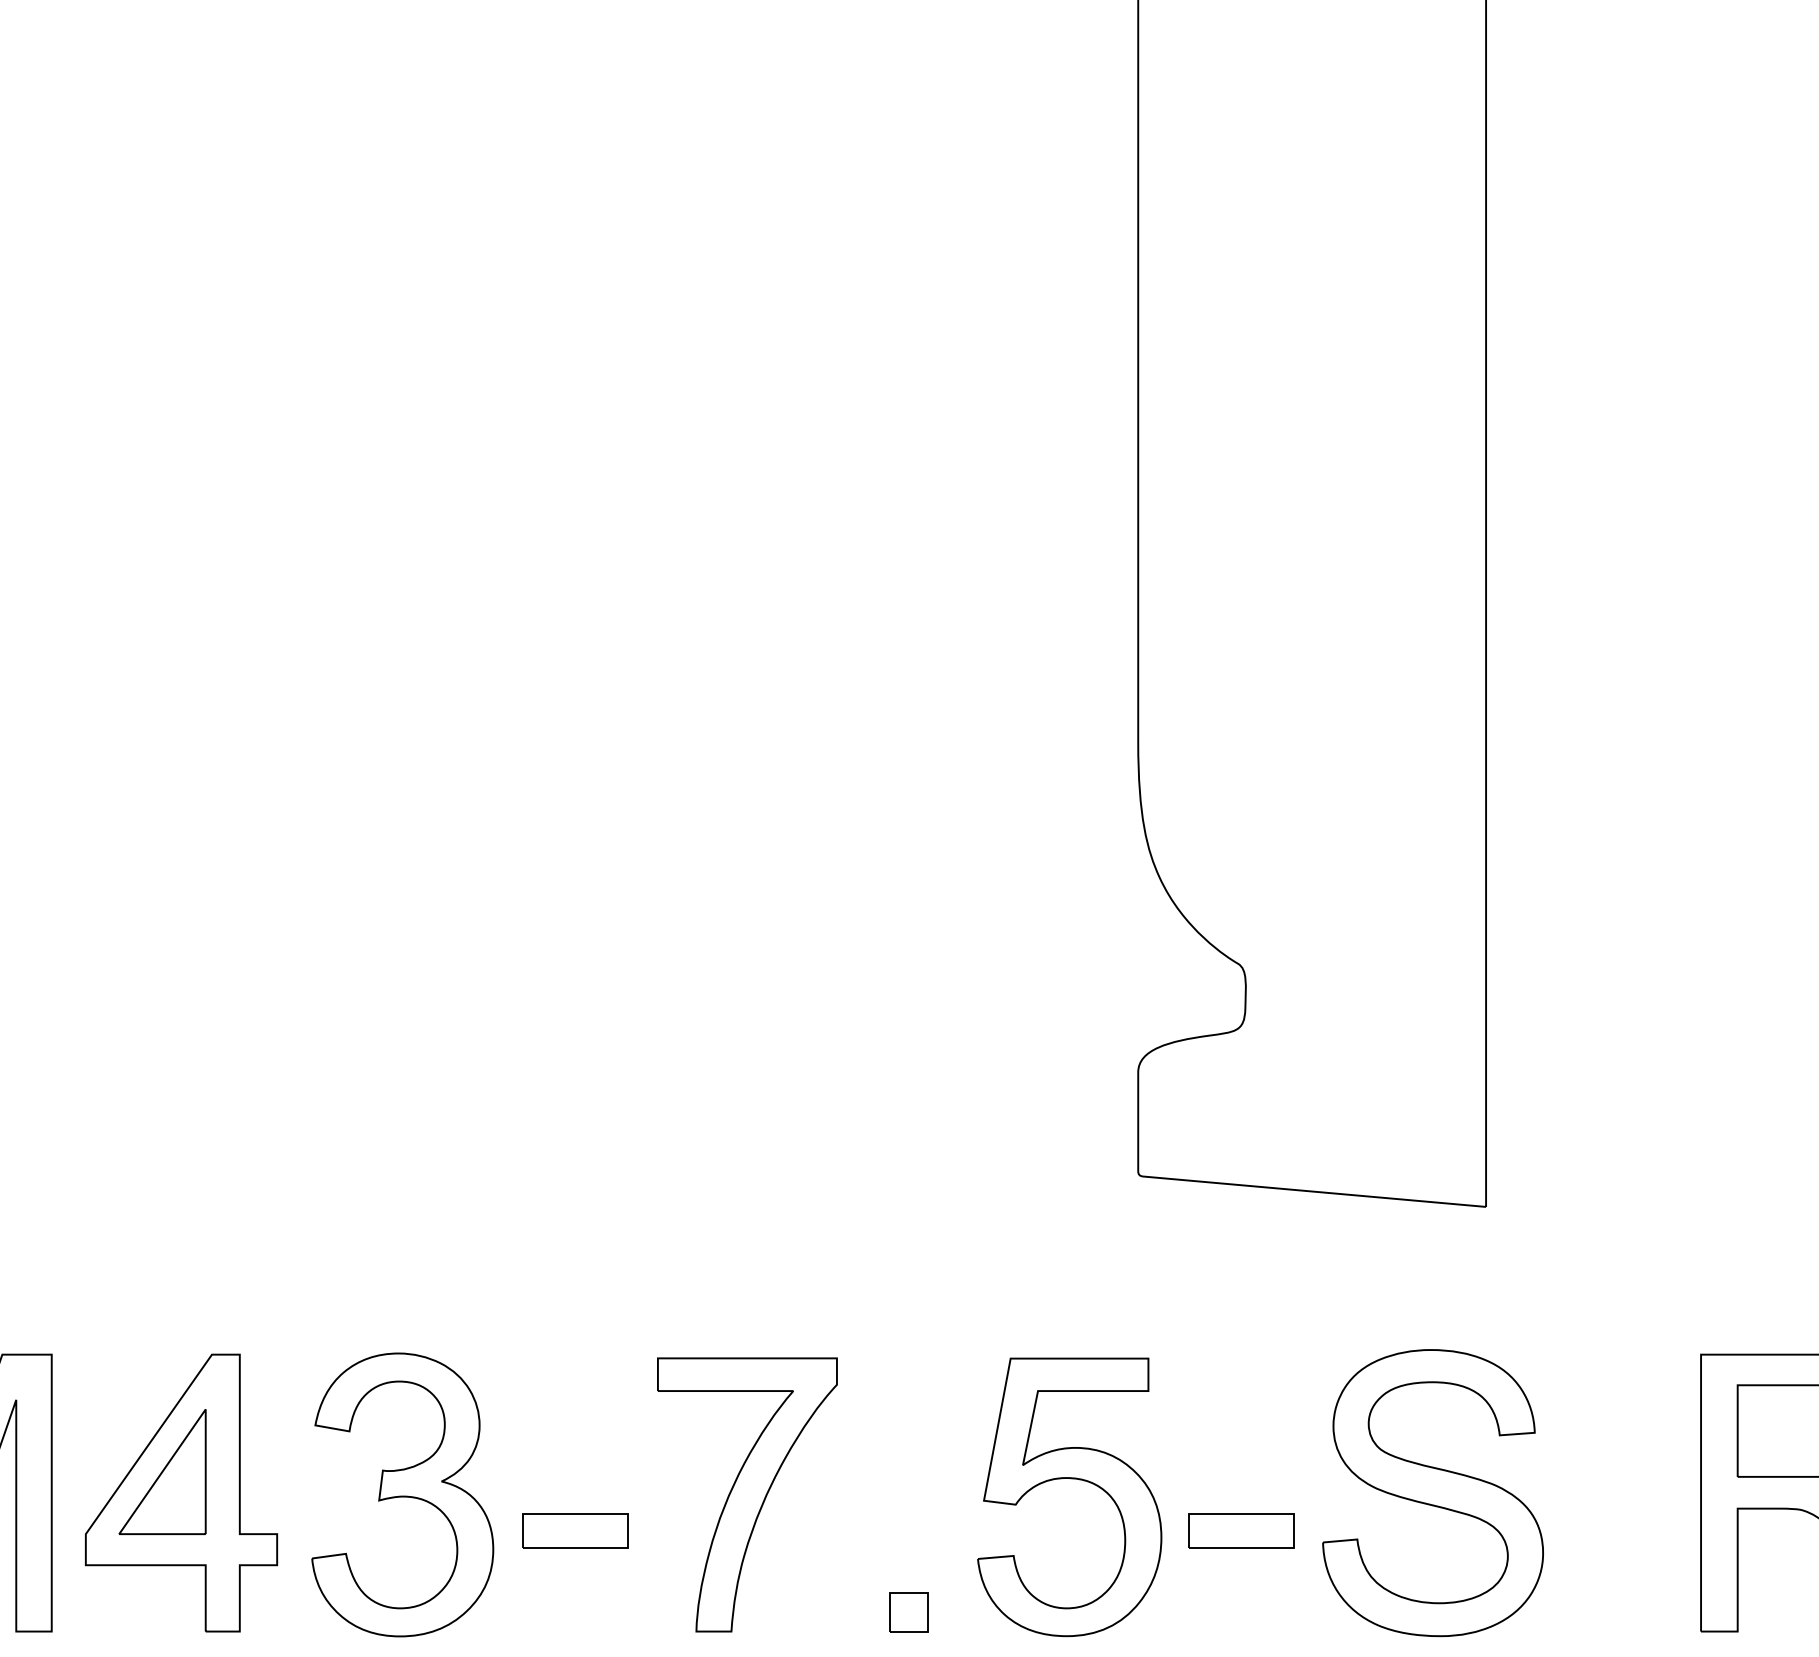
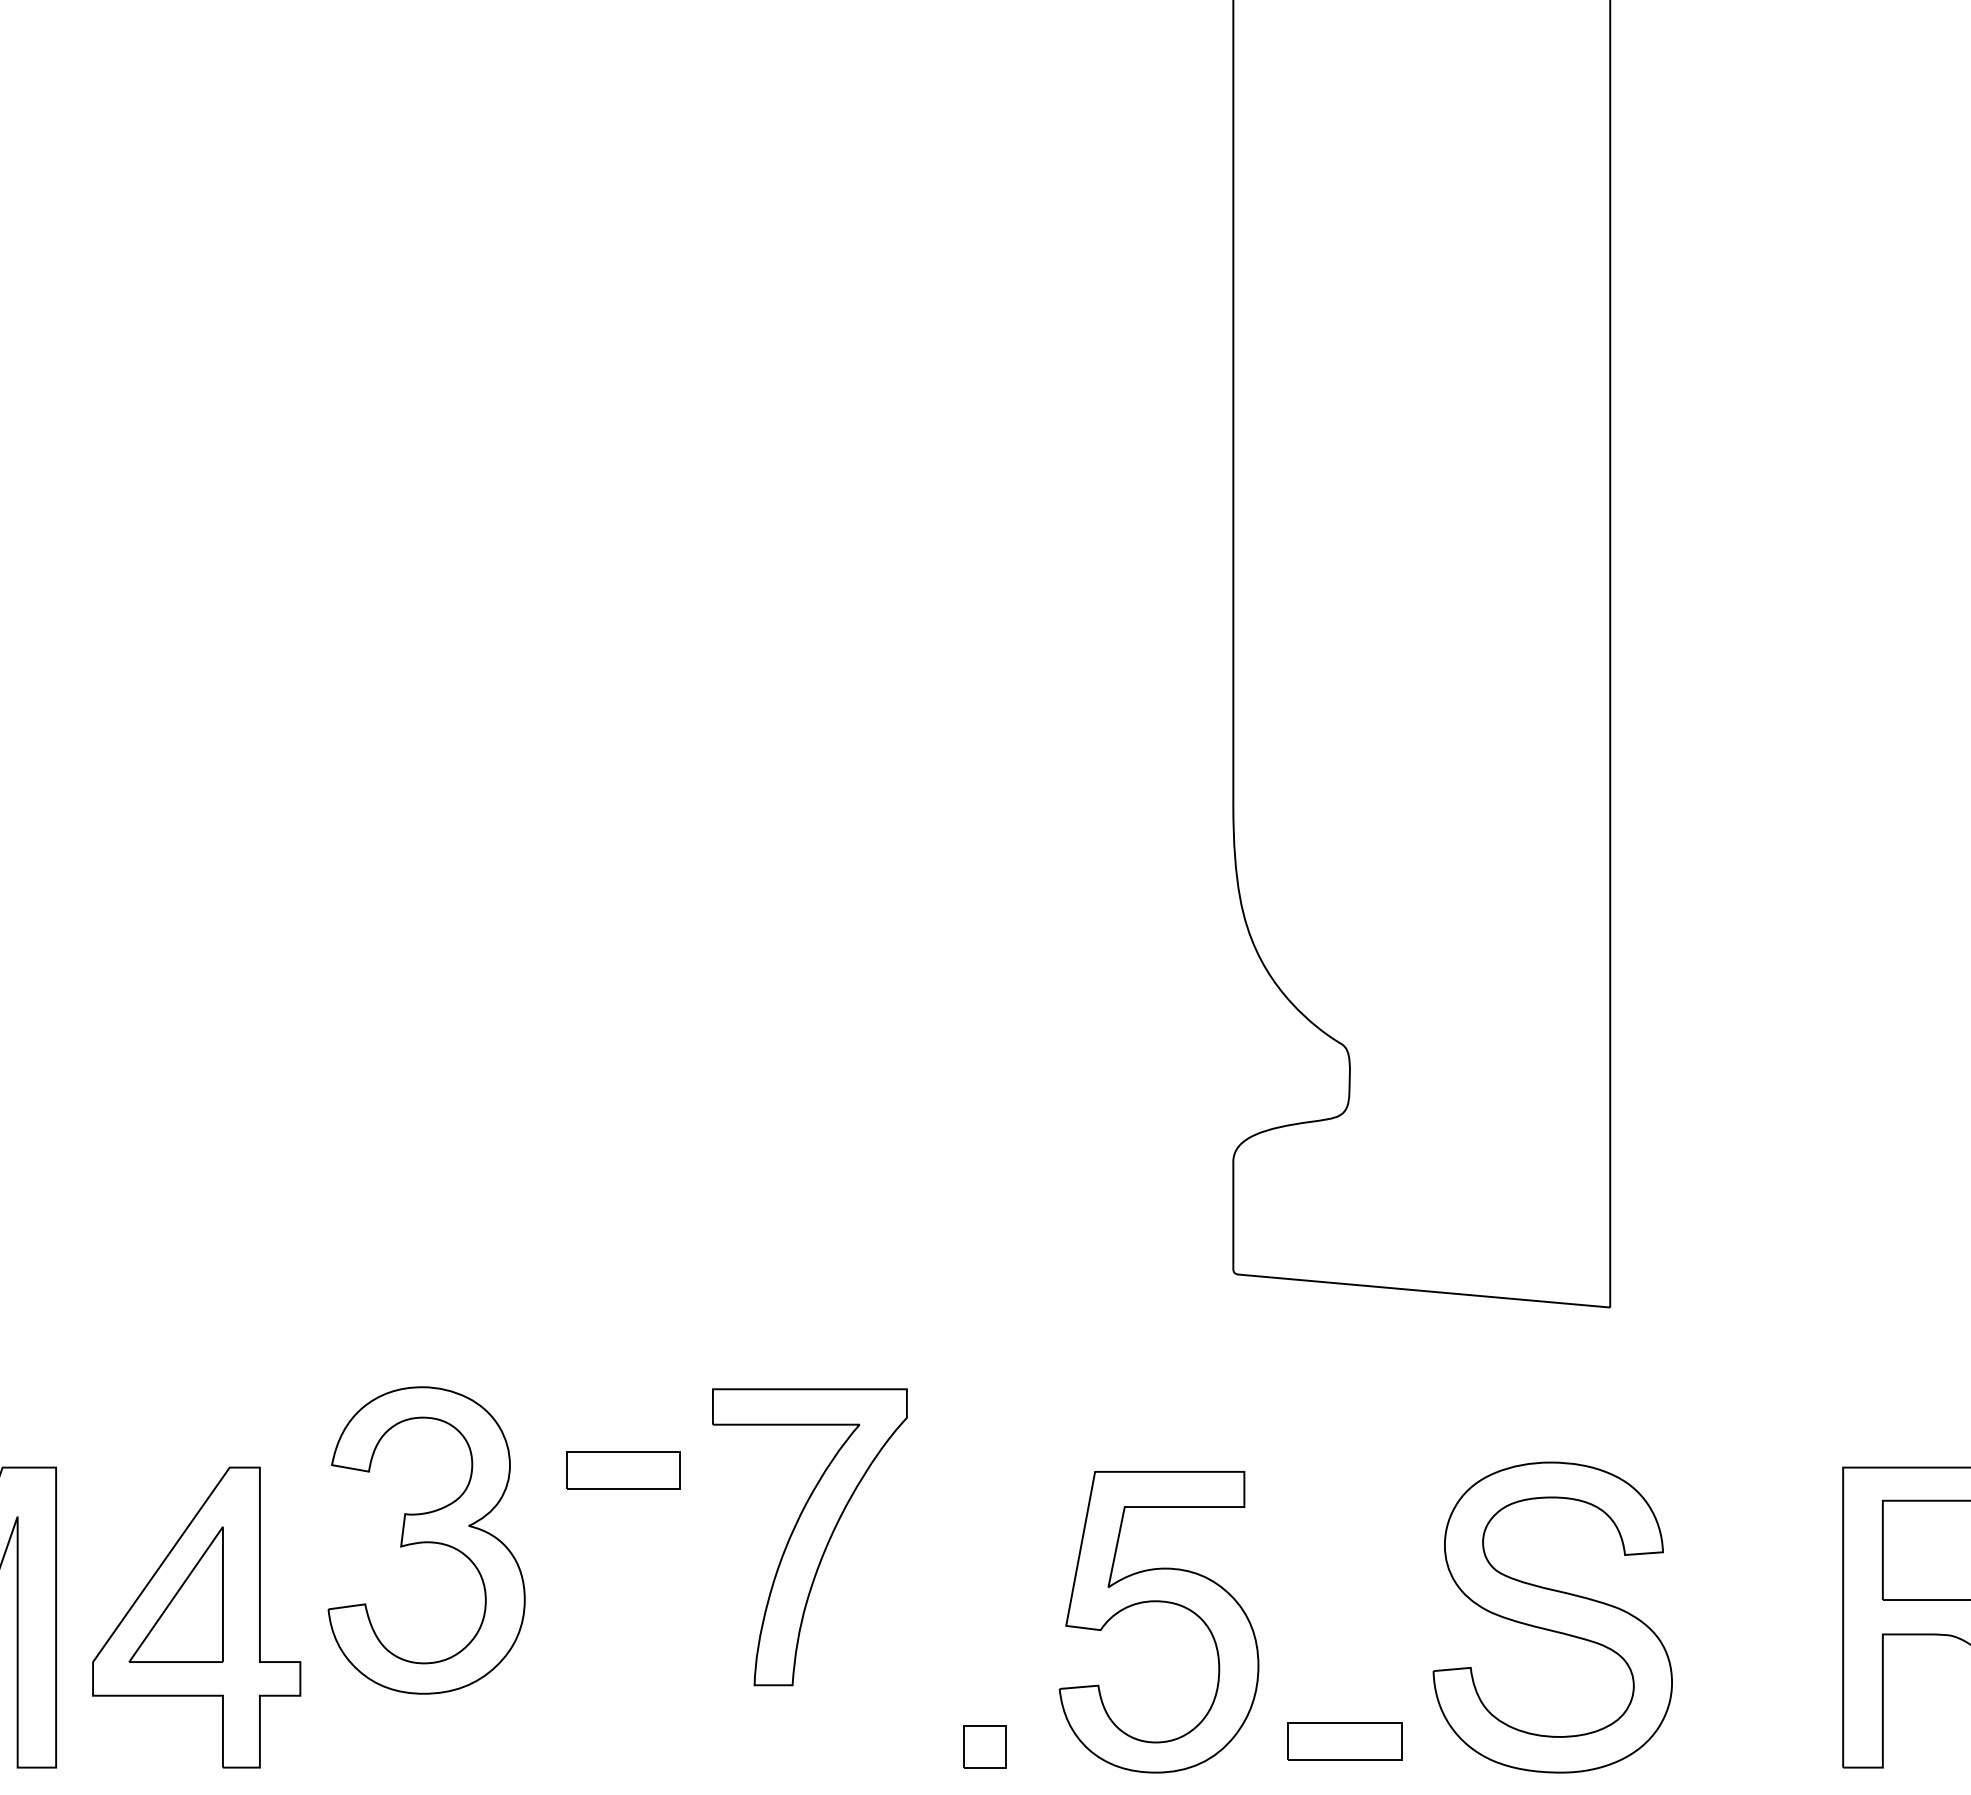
part: (402, 1494) -> (426, 1540), moved
part: (747, 1494) -> (809, 1536), moved
part: (575, 1530) -> (623, 1469), moved
part: (1241, 1530) -> (1345, 1740), moved

